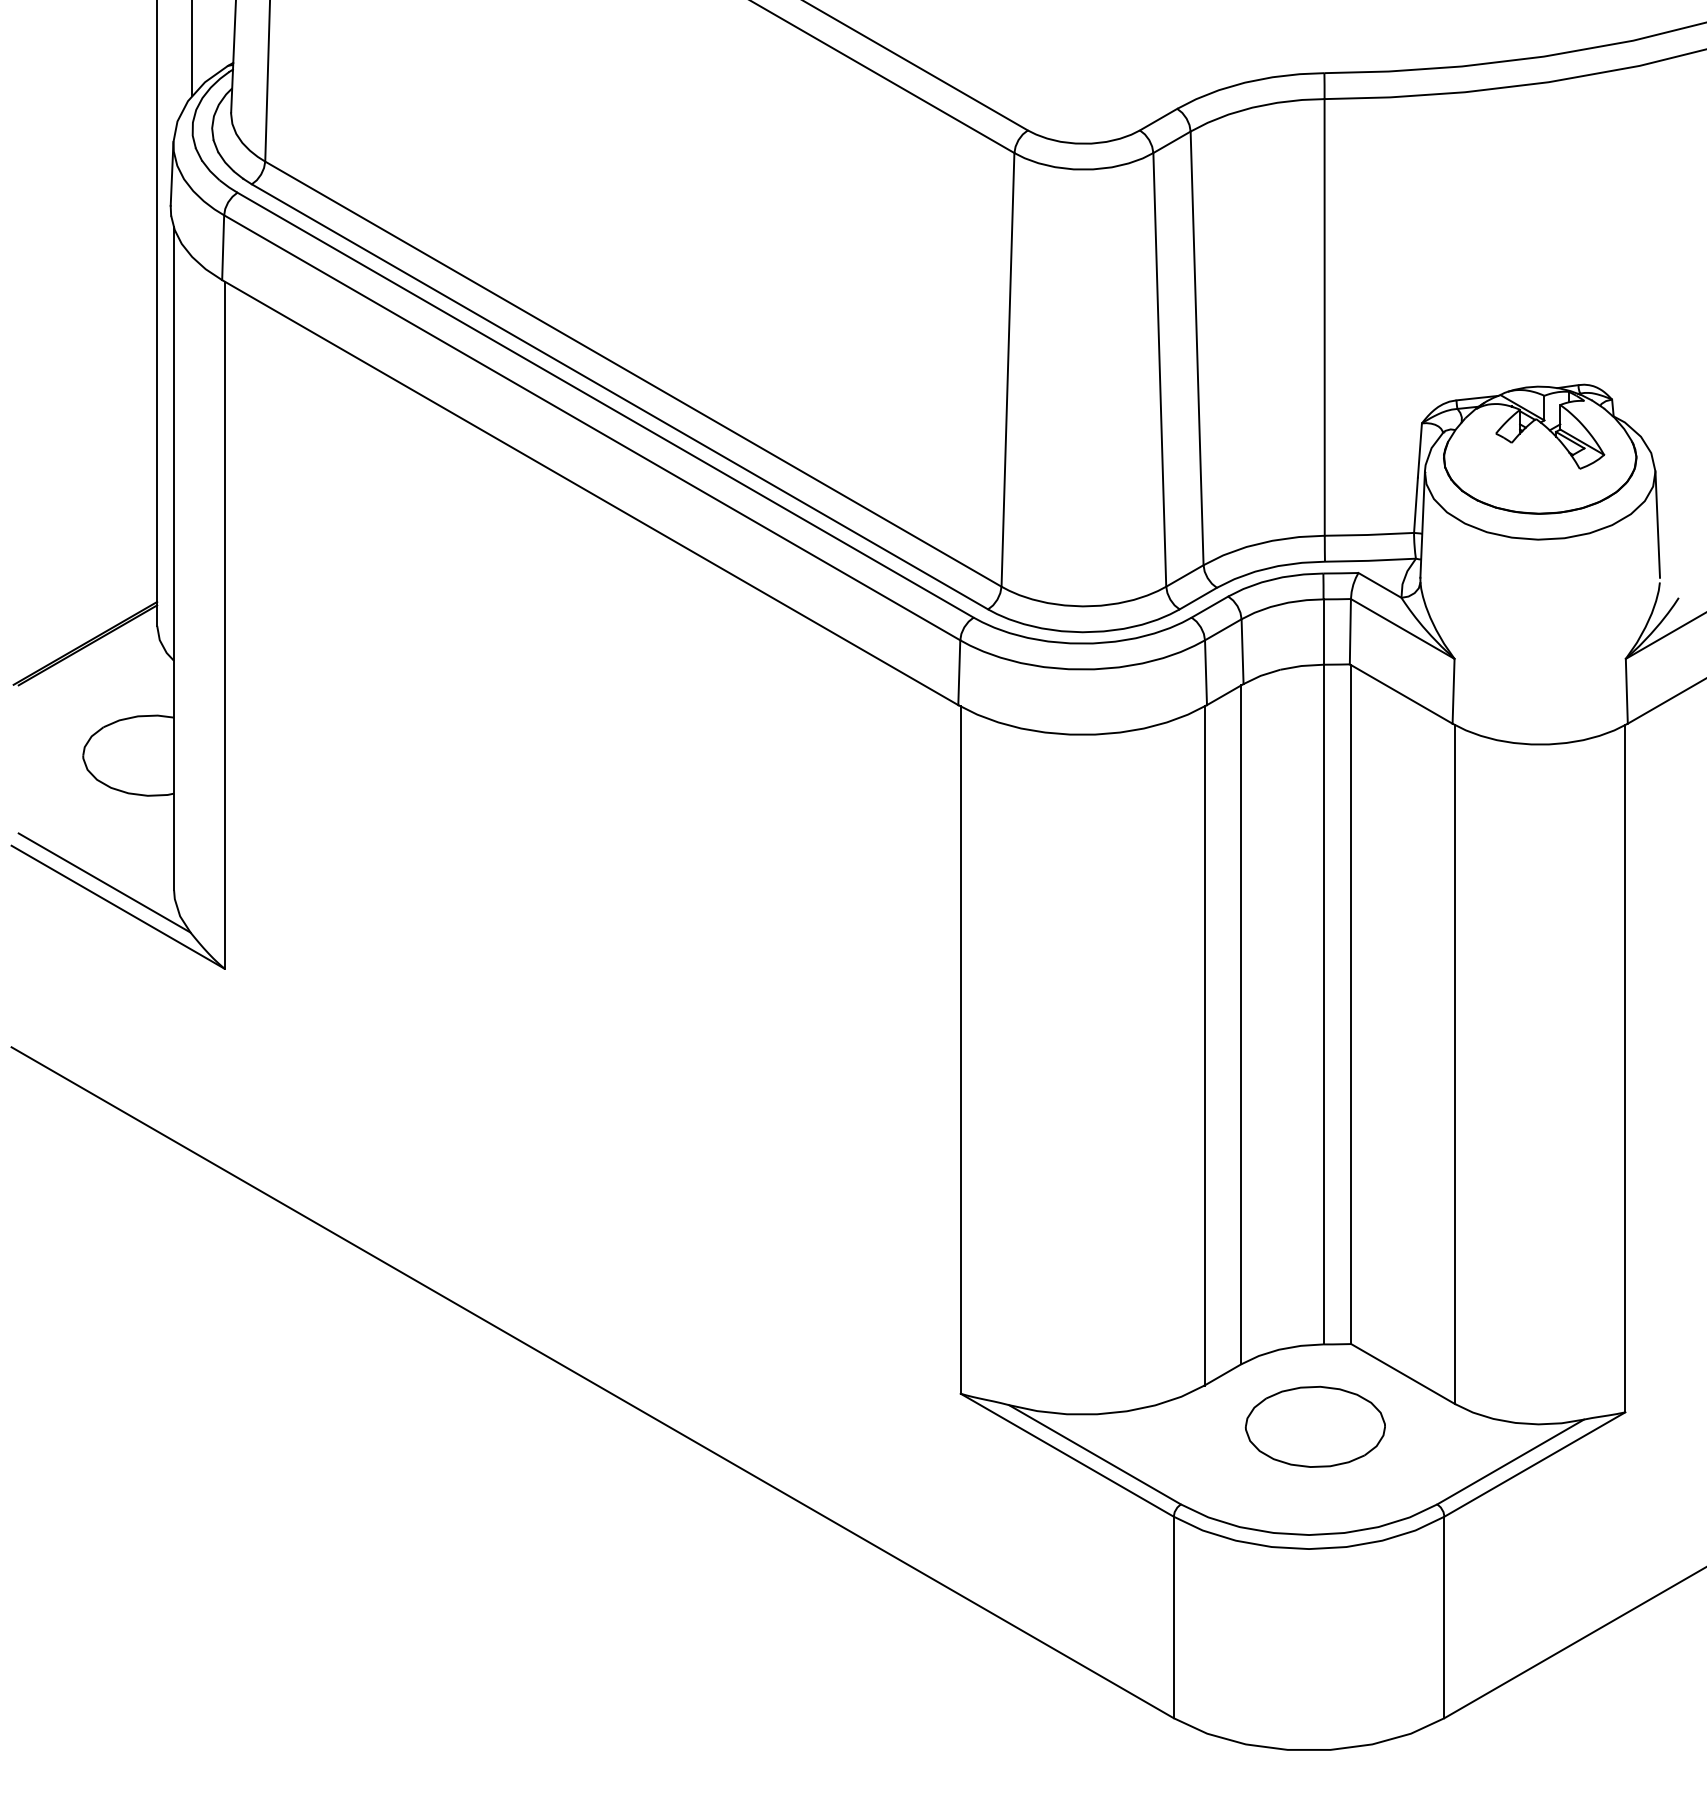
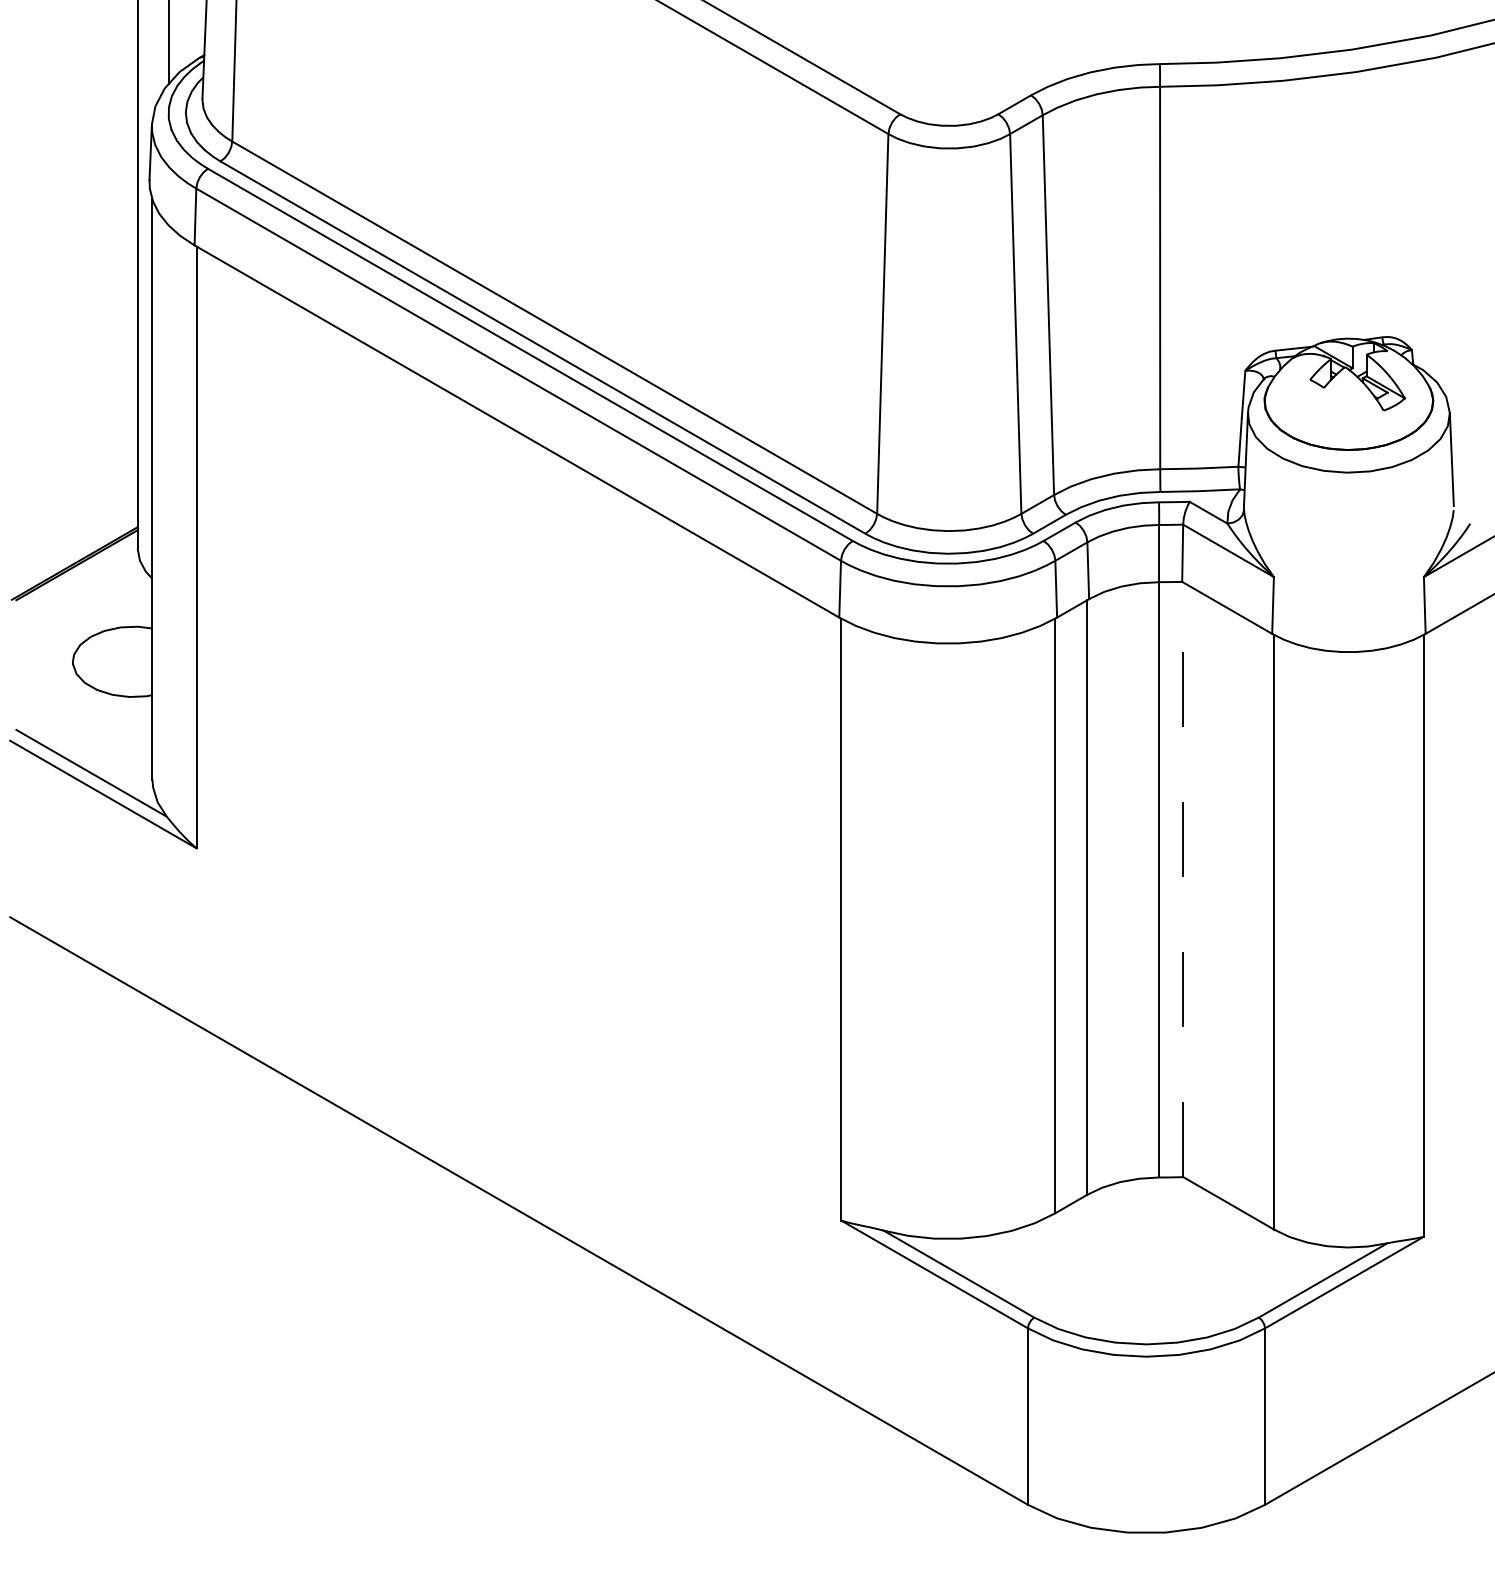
line: (1351, 1004) -> (1183, 879), solid -> dashed
part: (1314, 1426) -> (1151, 1249), removed

